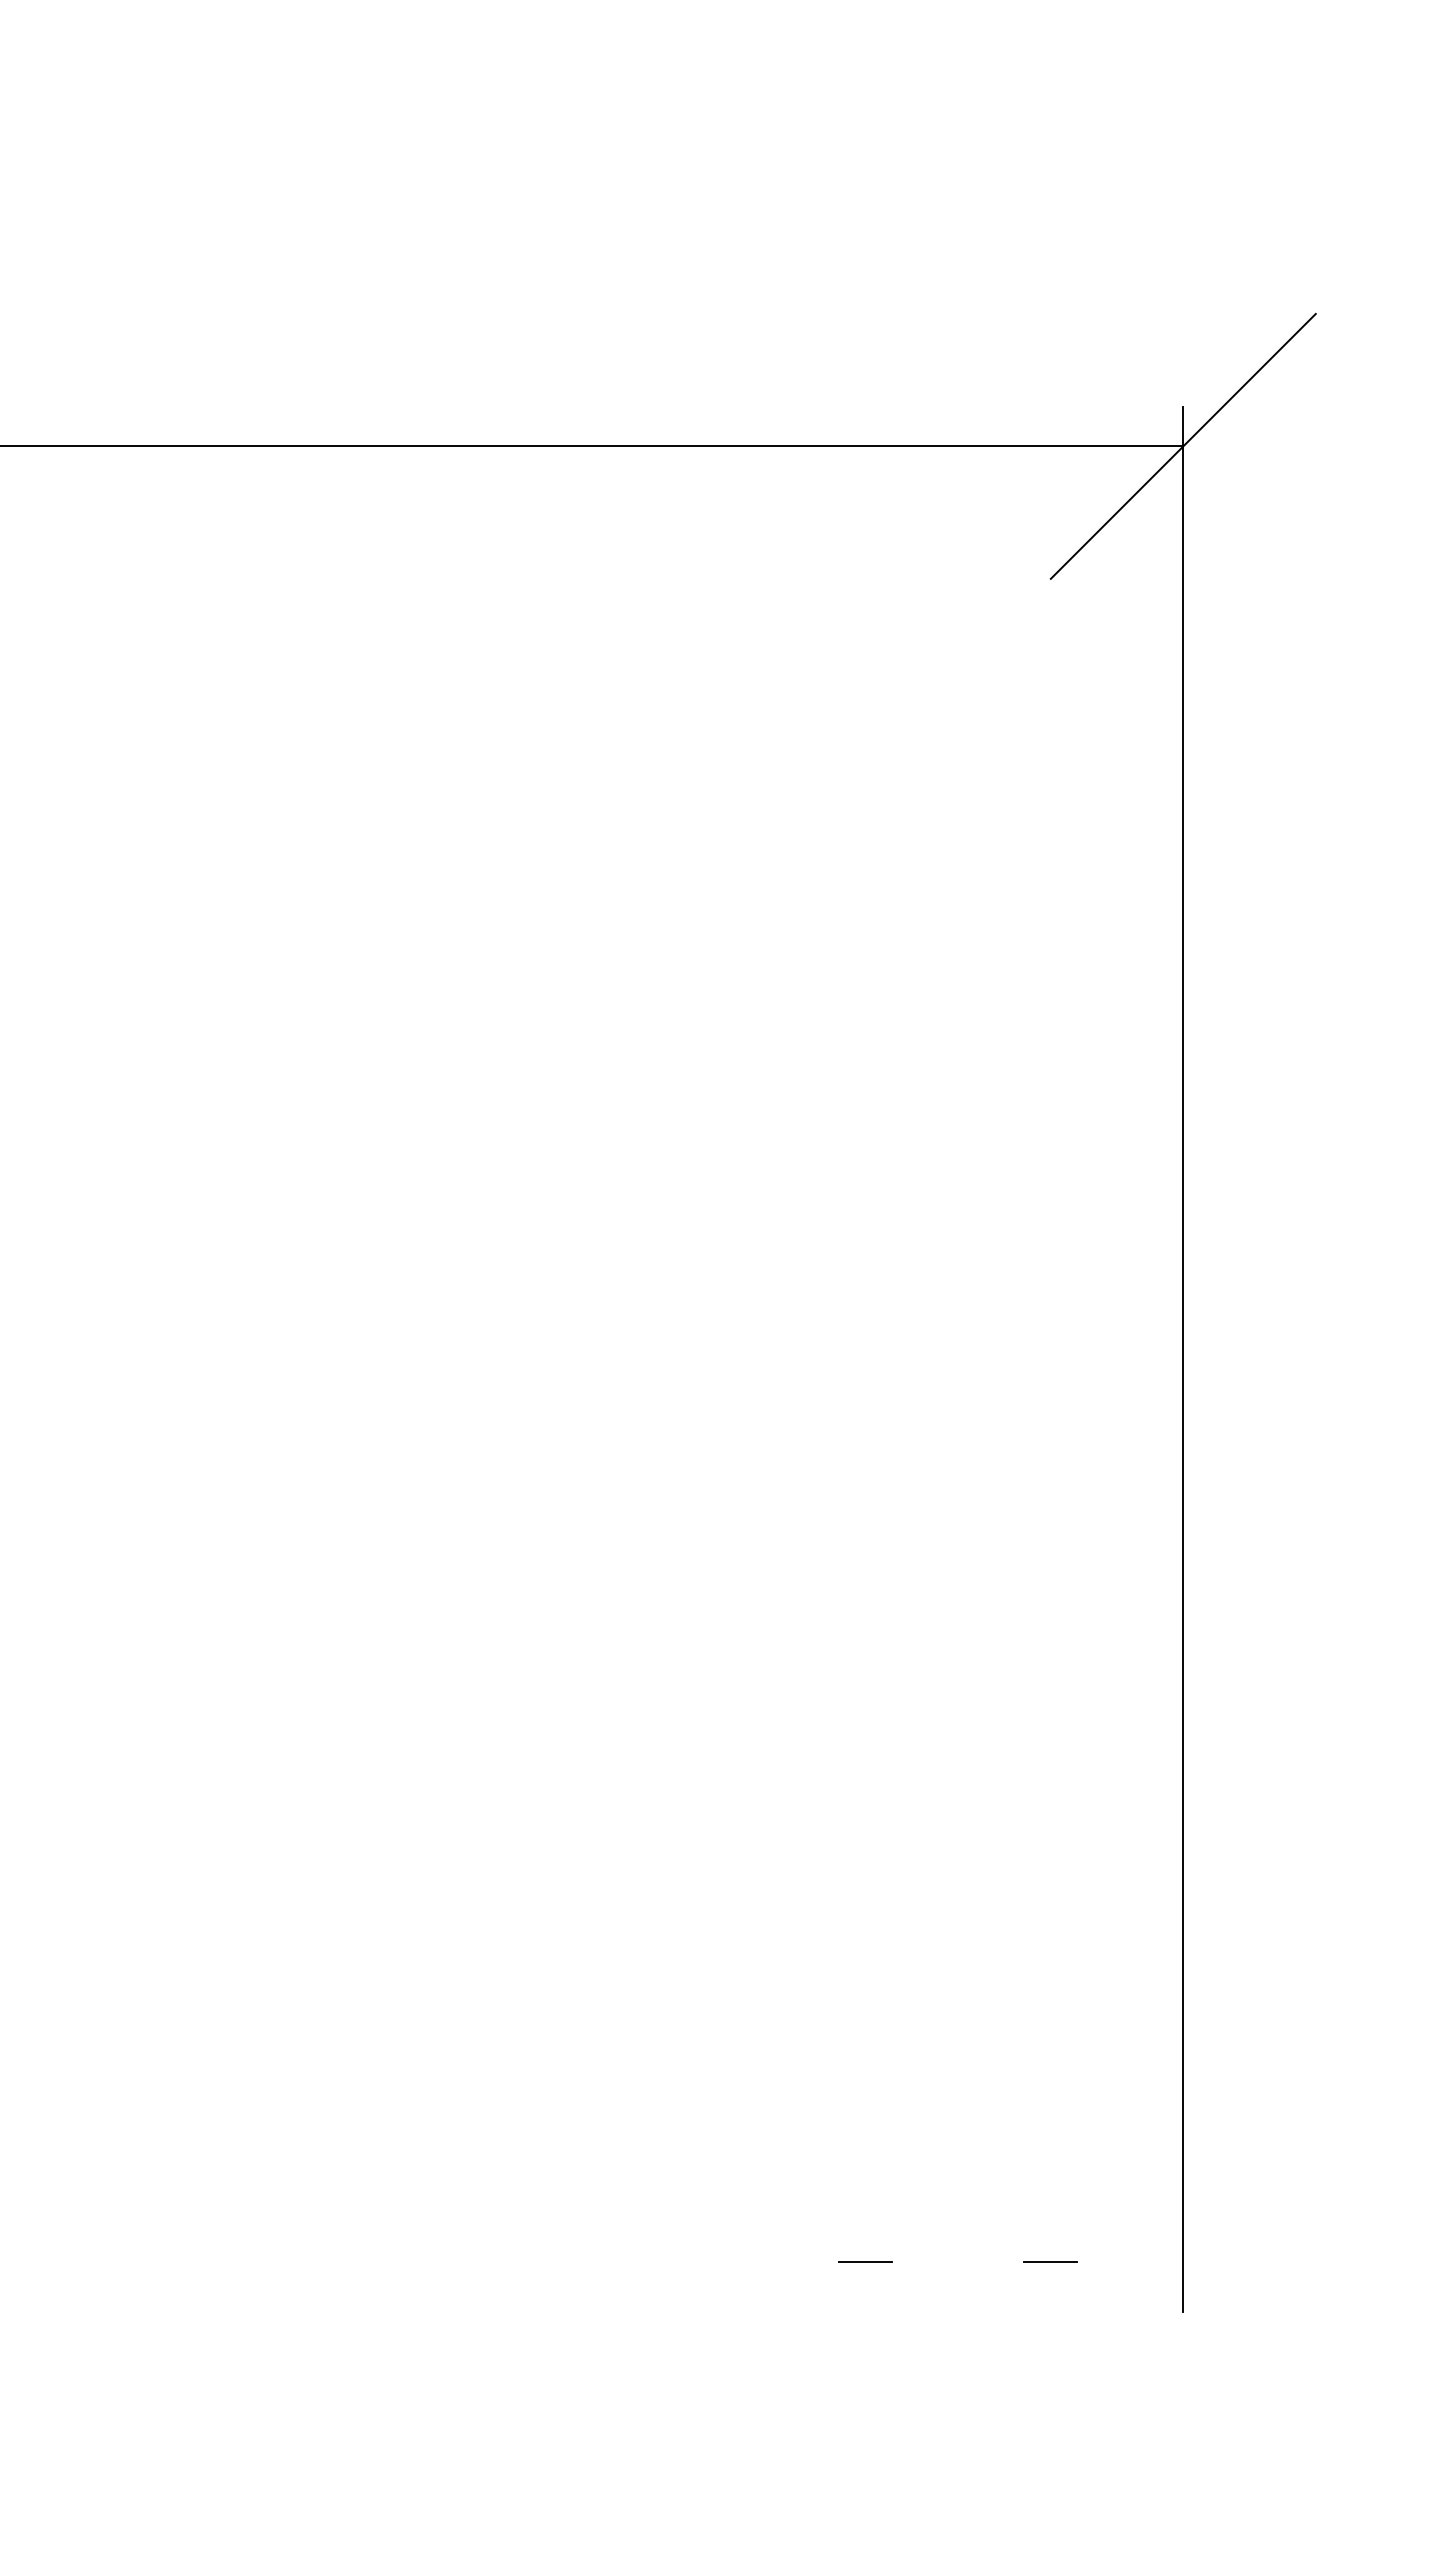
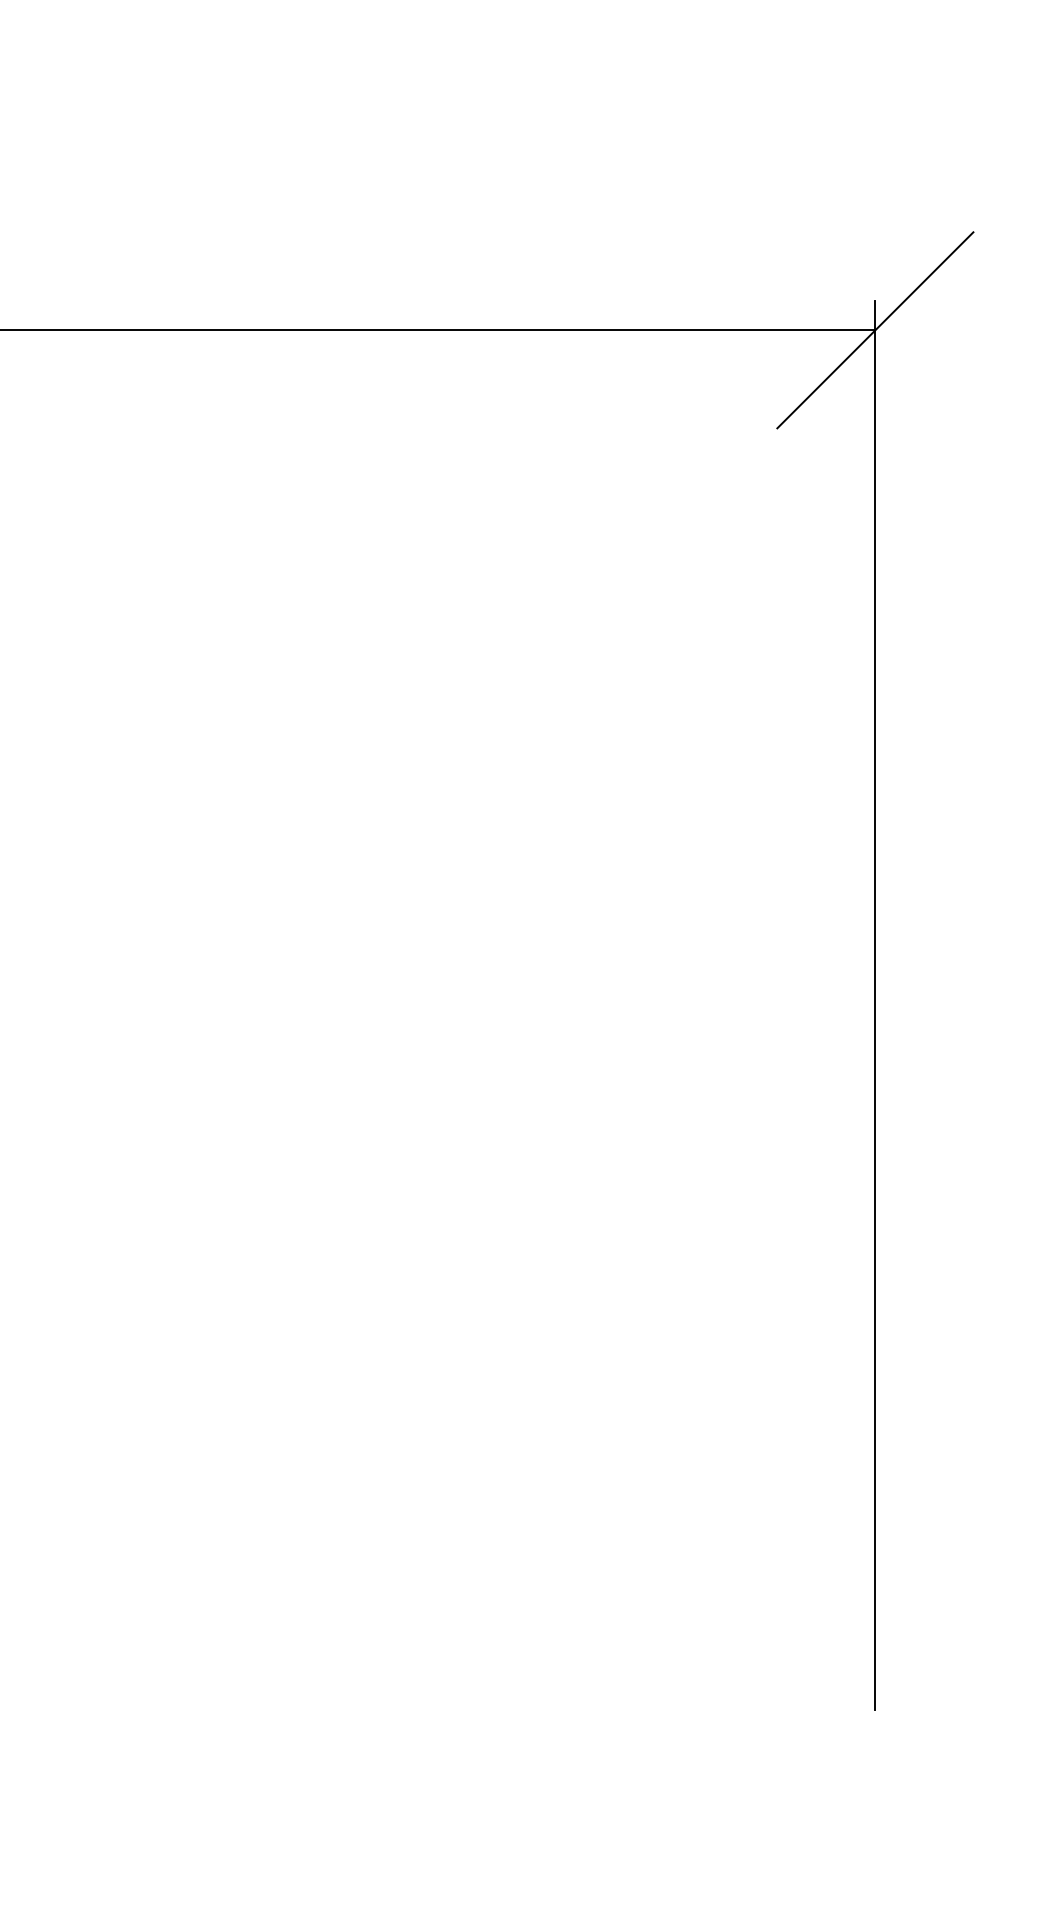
line: (864, 2262) -> (639, 1674), removed
line: (1050, 2262) -> (777, 1674), removed

